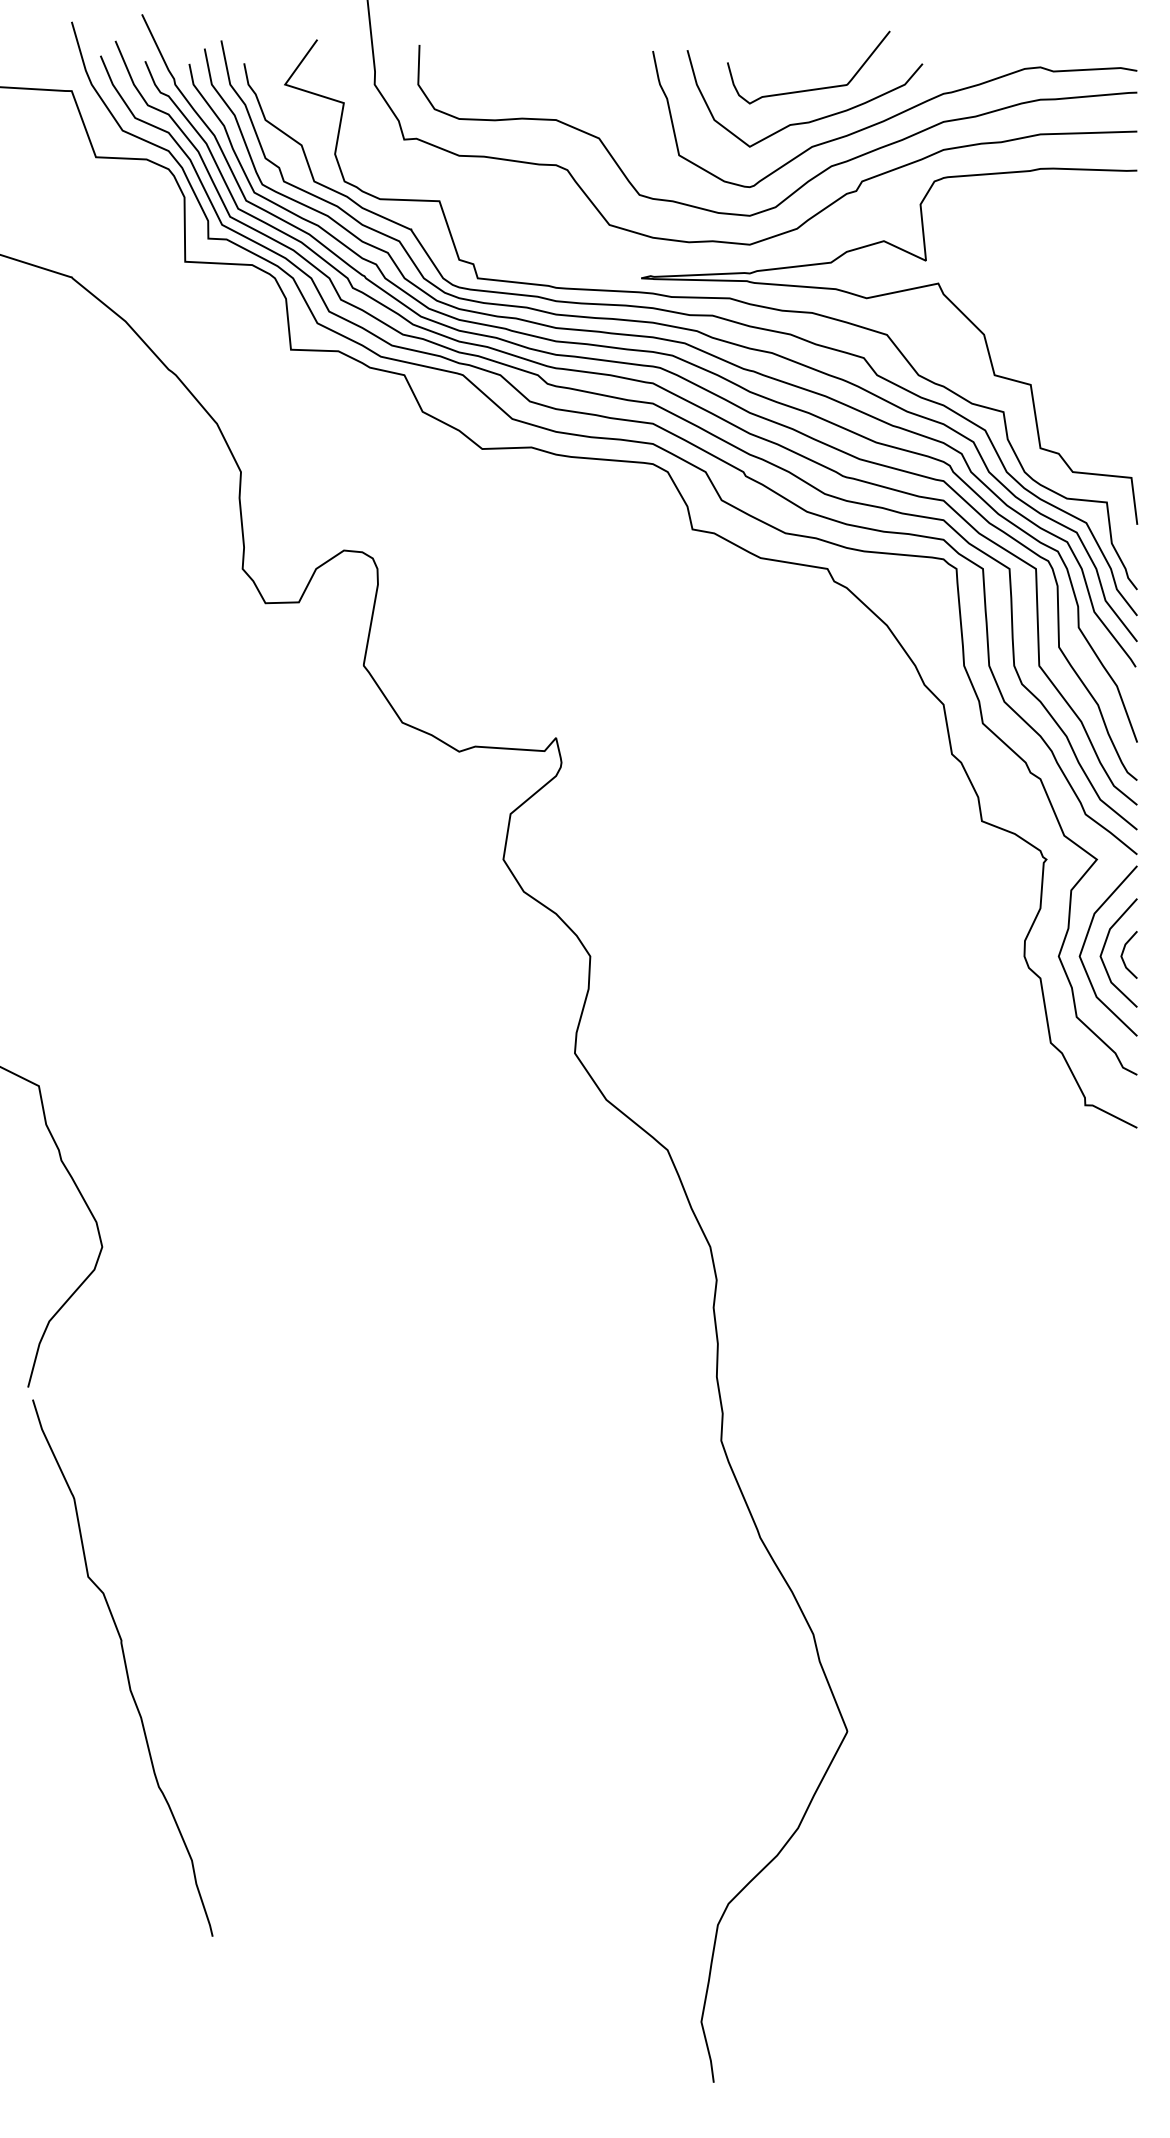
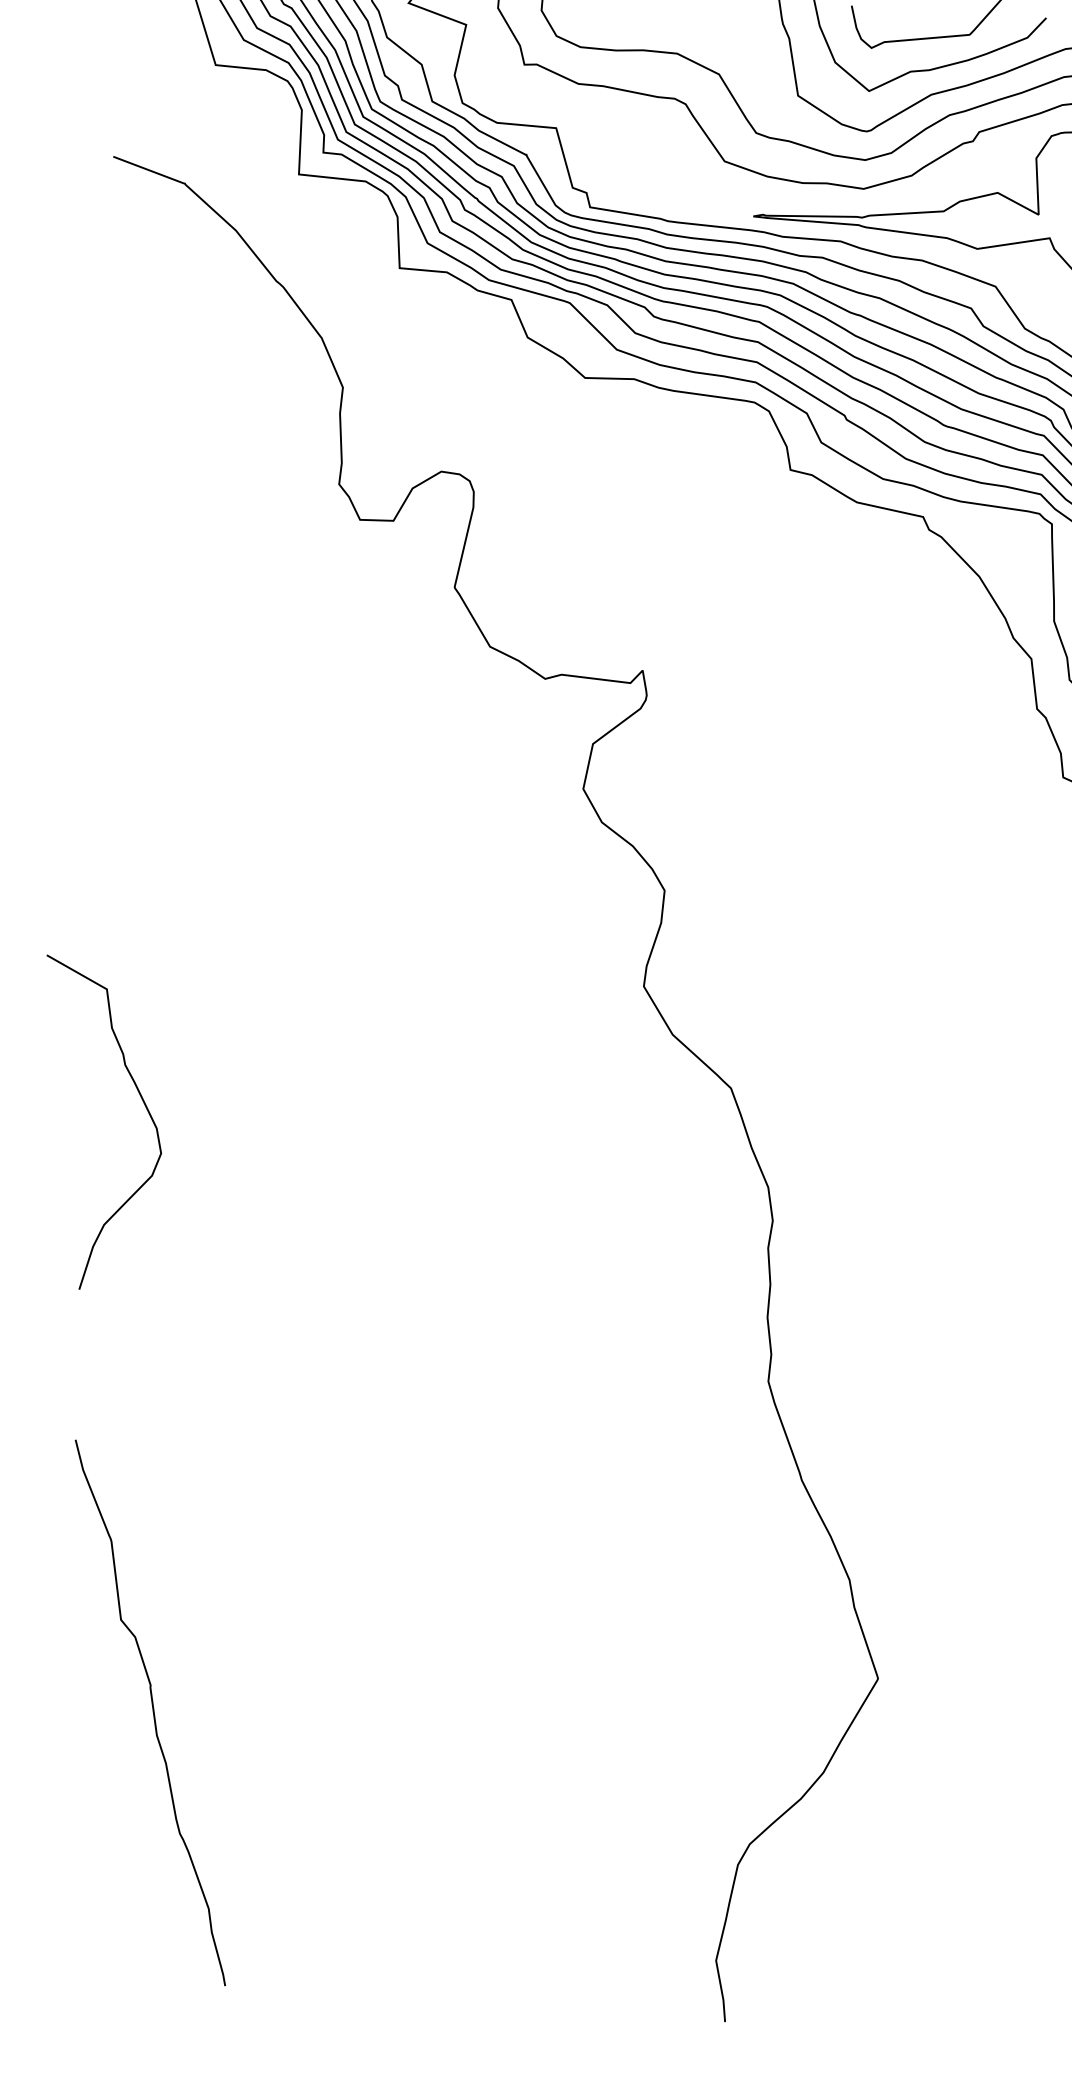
curve: (124, 1665) -> (152, 1710), moved

